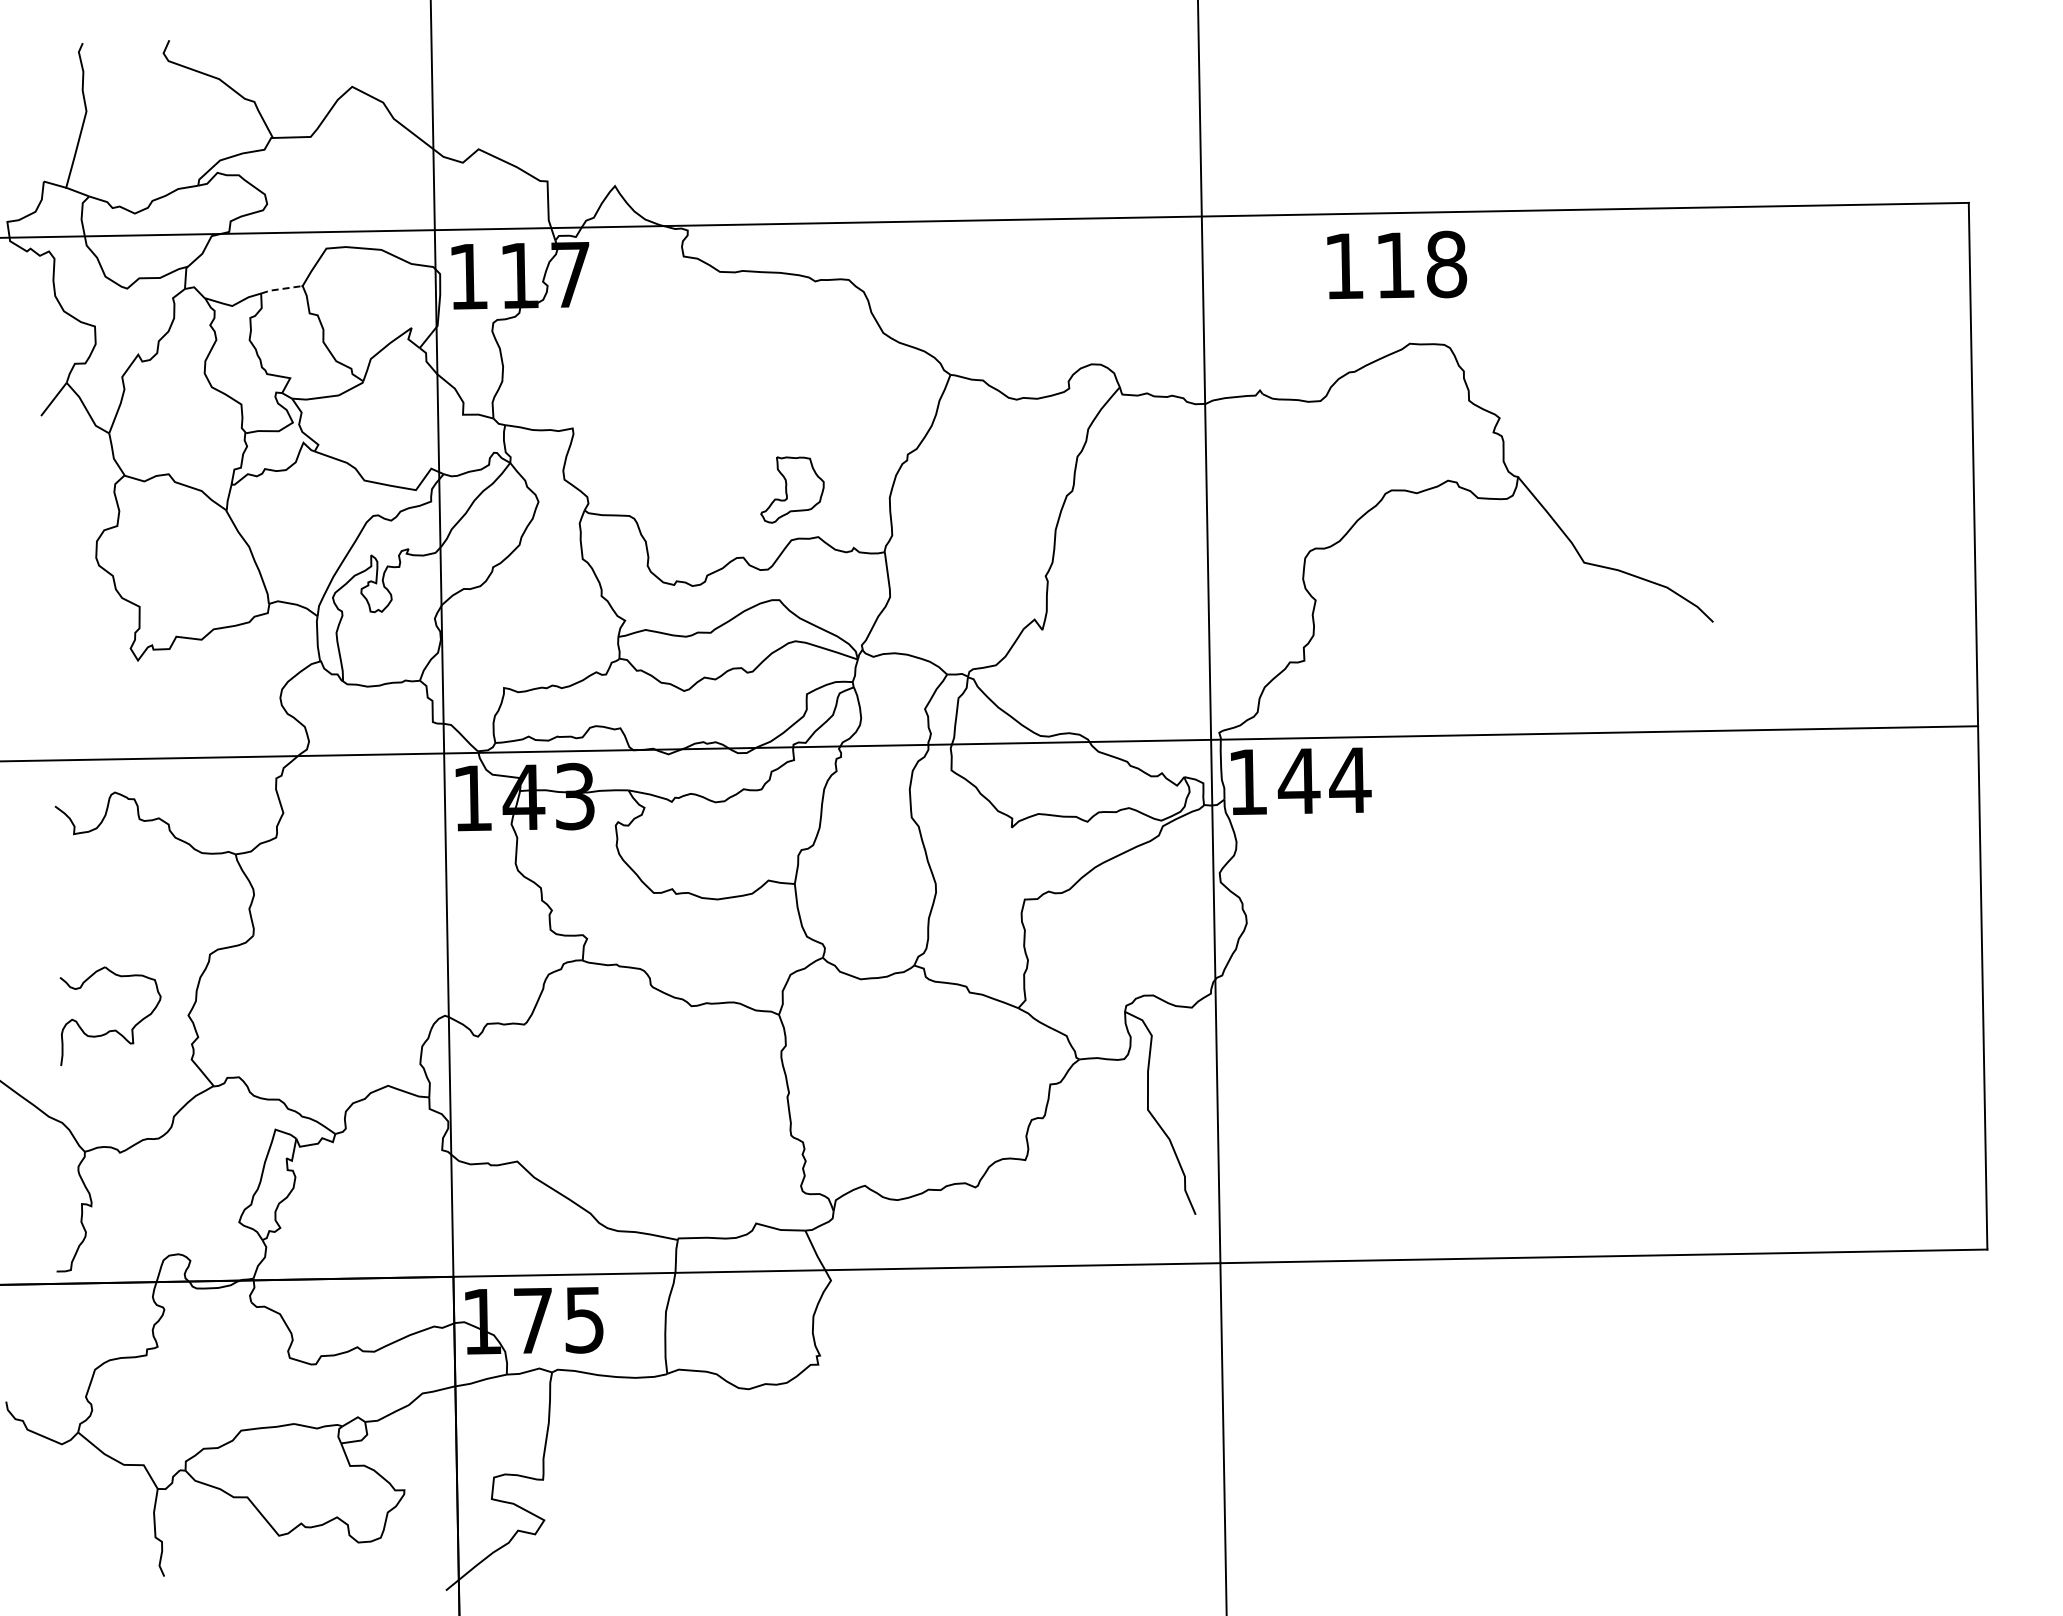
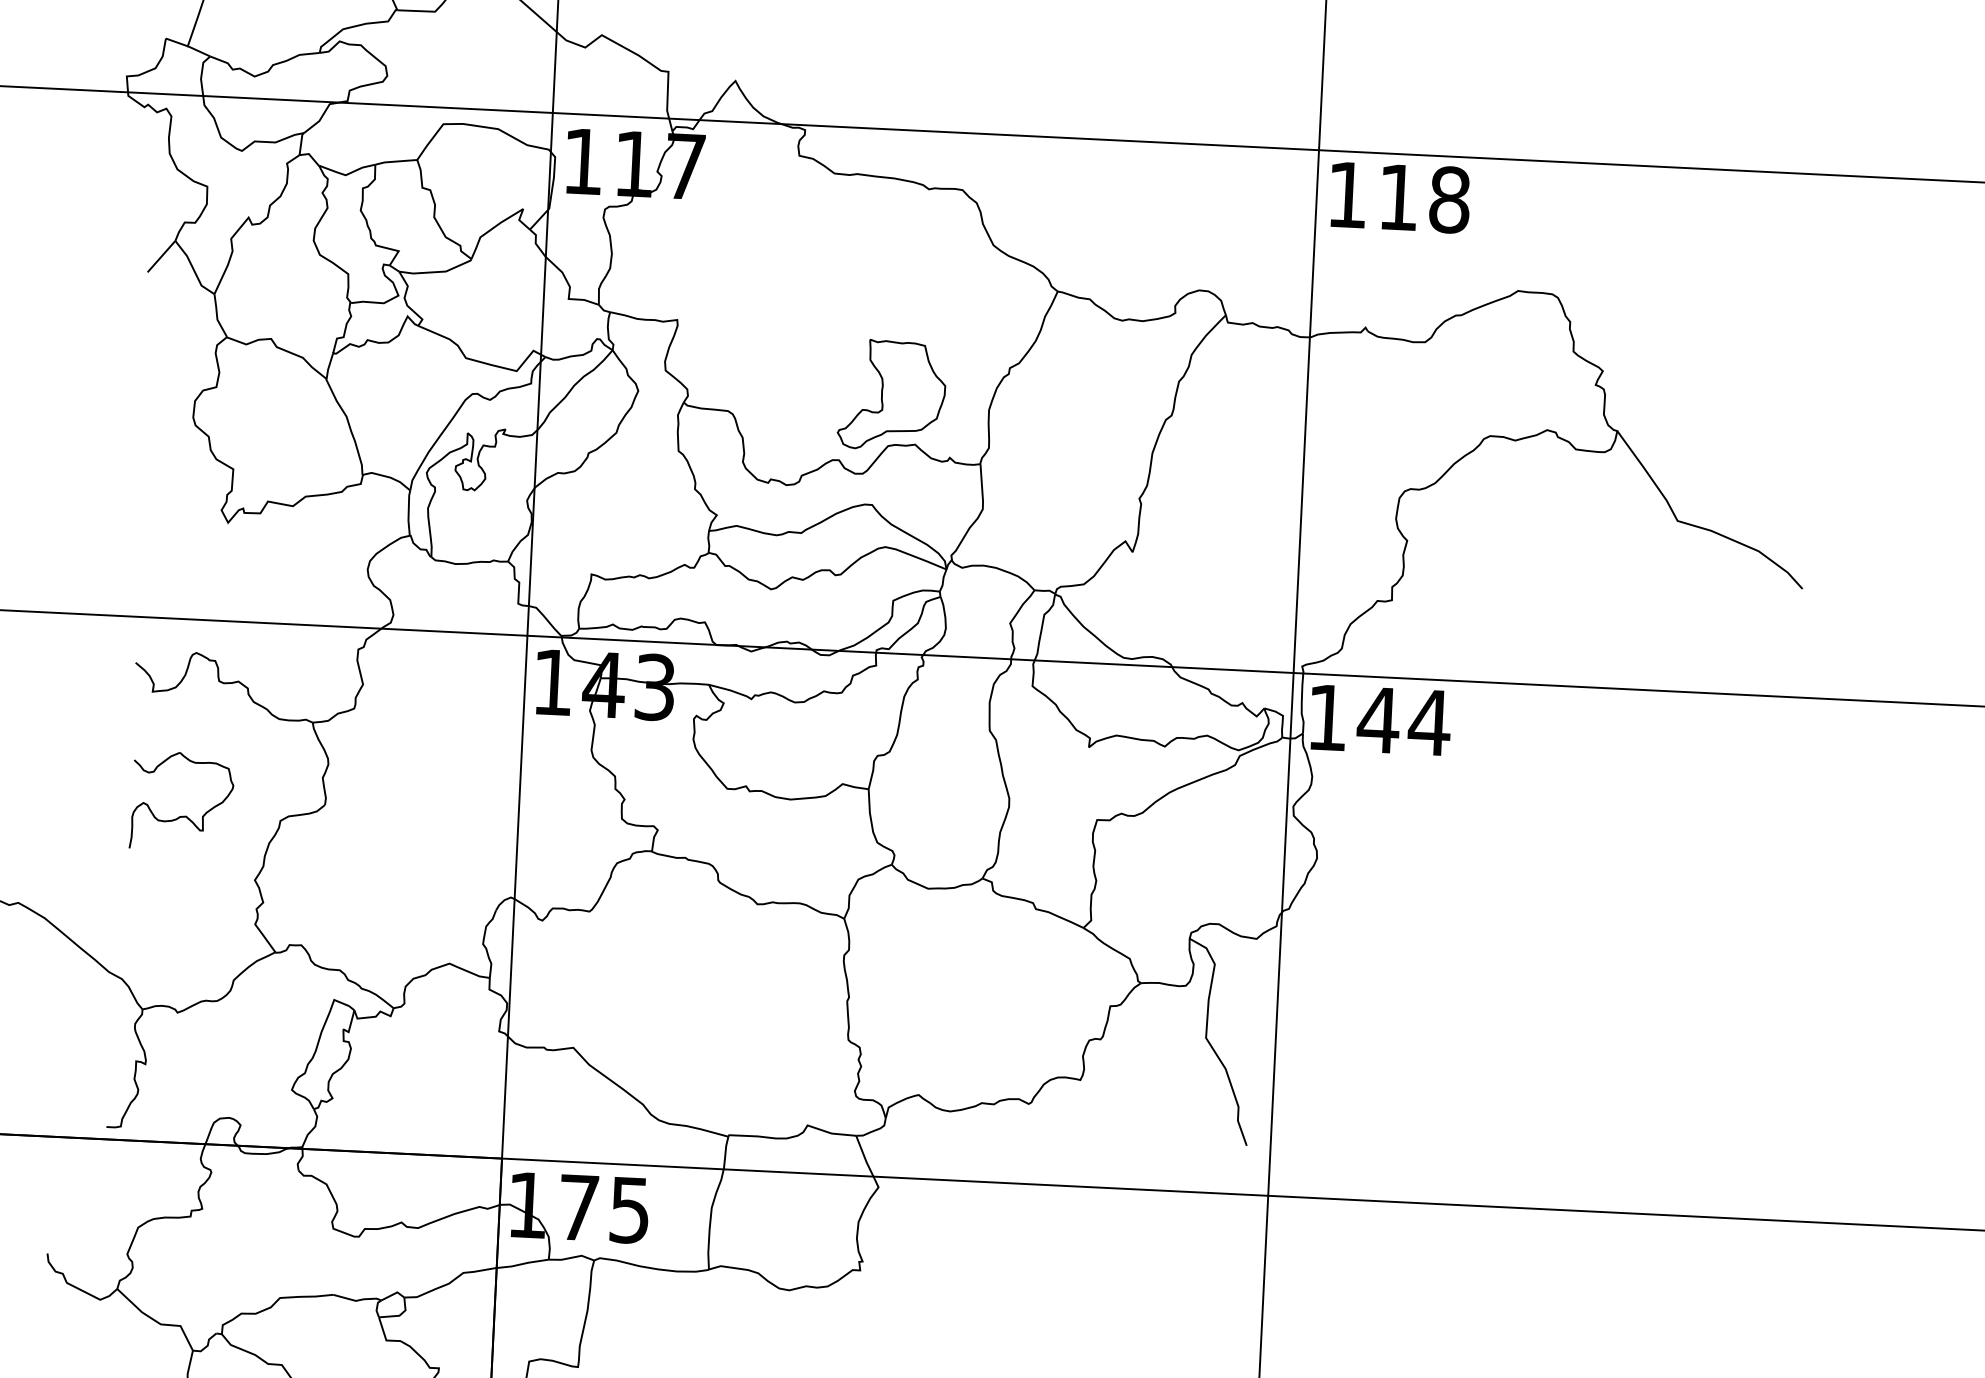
text: (1397, 264) -> (1400, 196), moved
line: (280, 289) -> (394, 161), dashed -> solid
part: (792, 489) -> (892, 395), size x1.67
part: (113, 1029) -> (184, 815), moved

